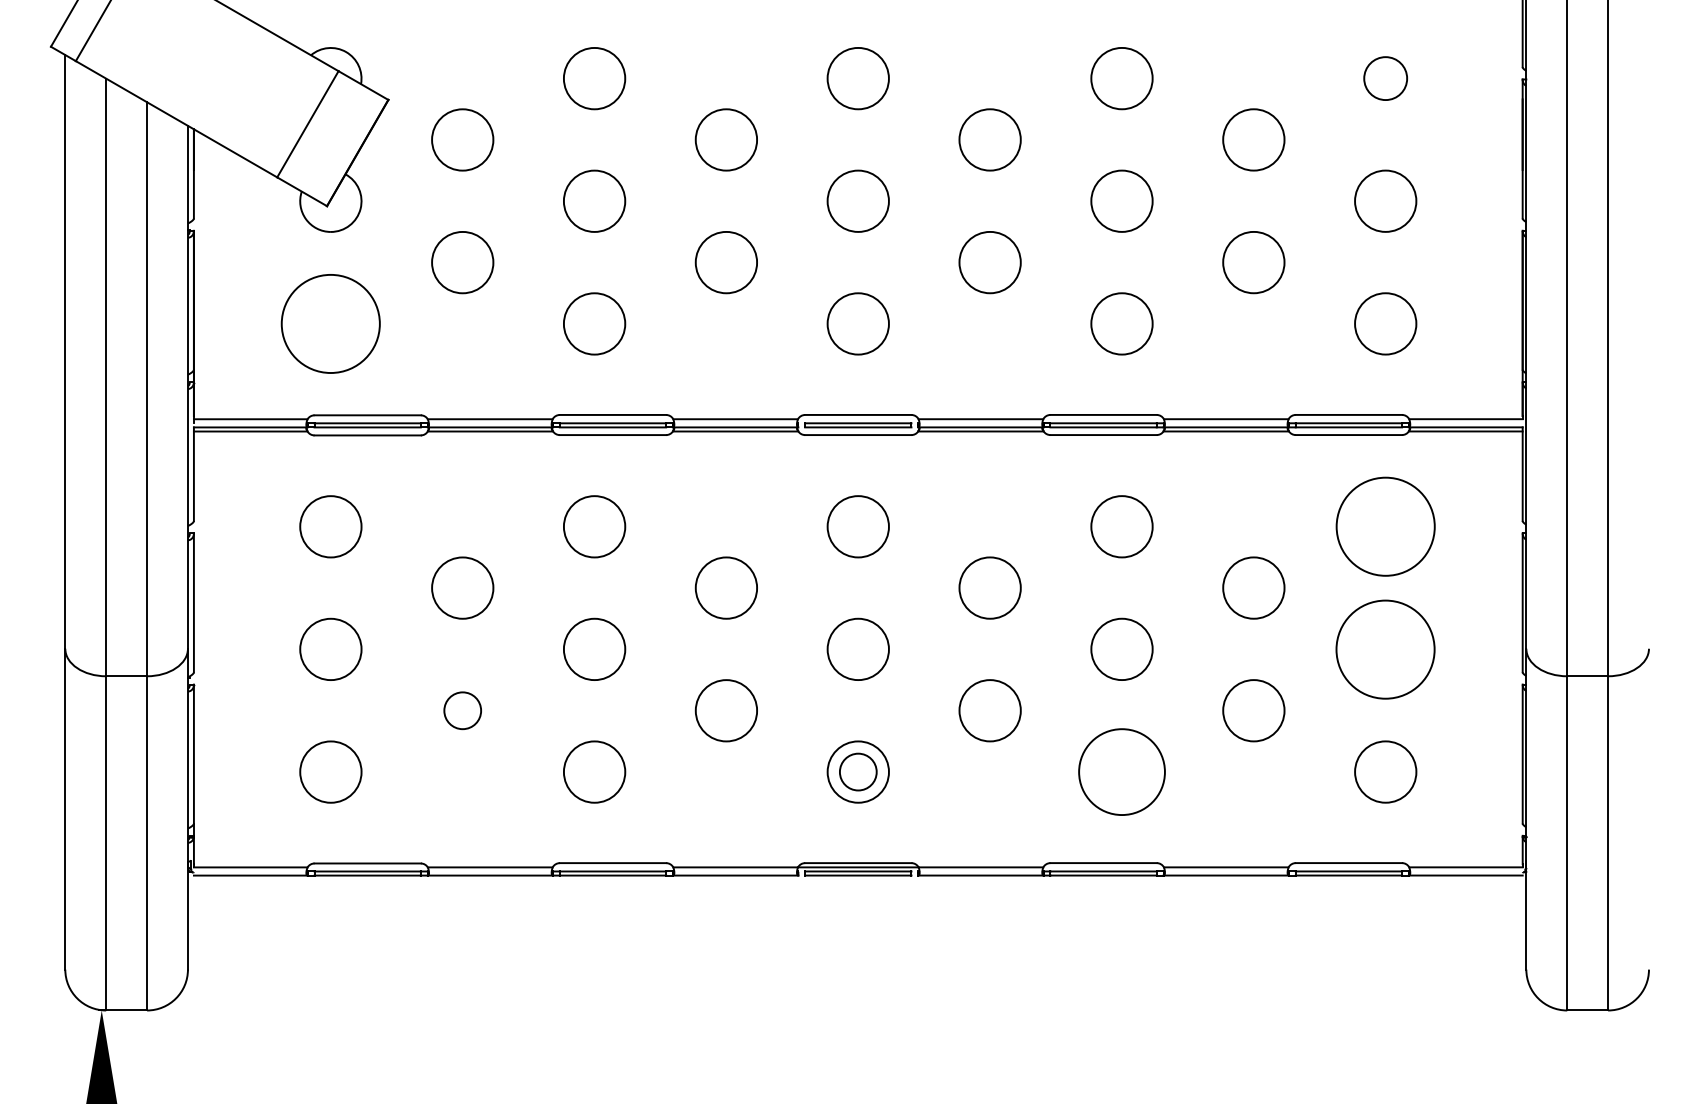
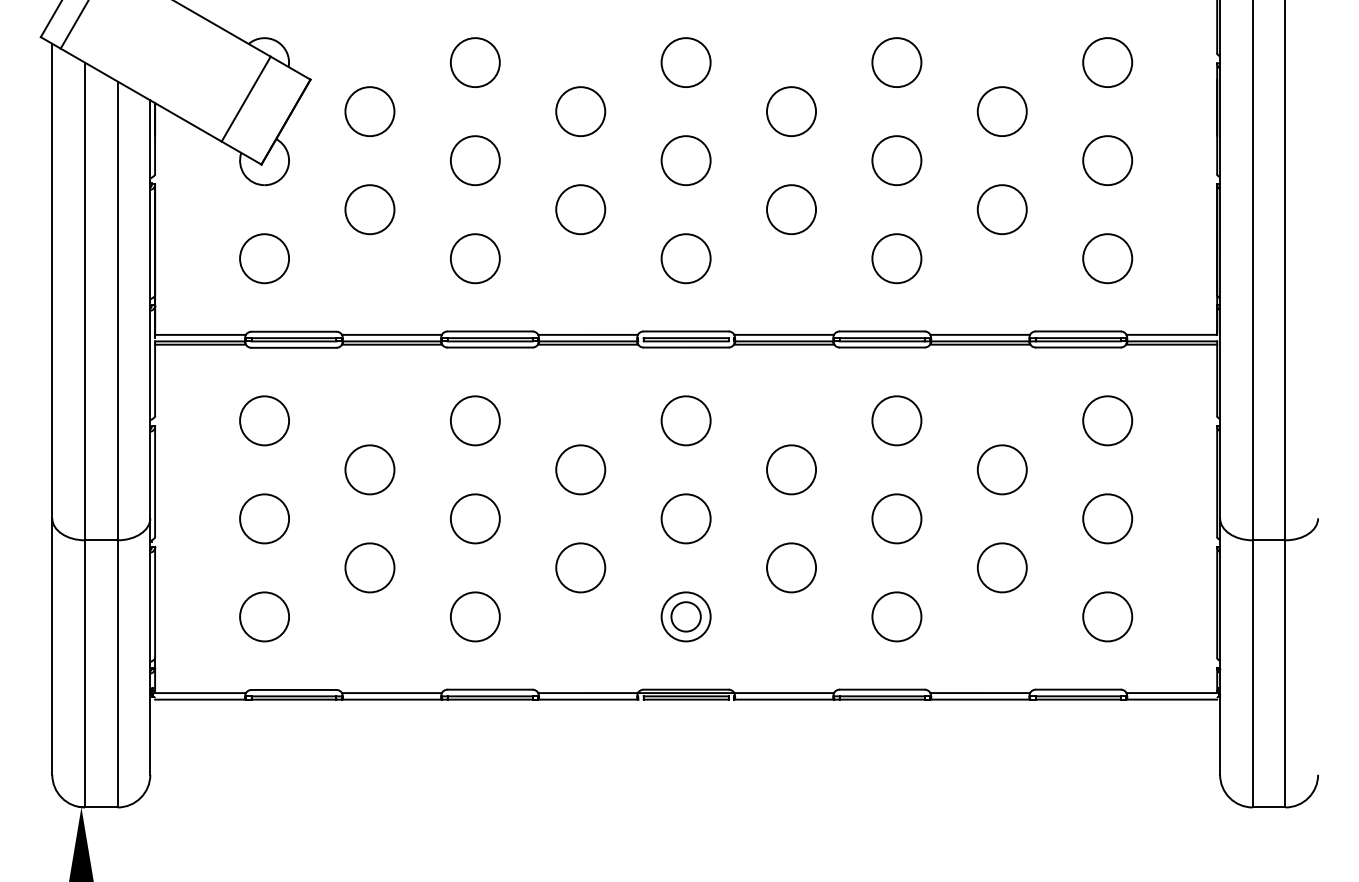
circle: (1385, 78) -> (1107, 62), size x1.43
circle: (330, 323) -> (264, 258), size x0.62
circle: (1385, 526) -> (1107, 420), size x0.62
circle: (1385, 648) -> (1107, 518), size x0.62
circle: (462, 710) -> (369, 567), size x1.67
circle: (1121, 771) -> (896, 616), size x0.71

